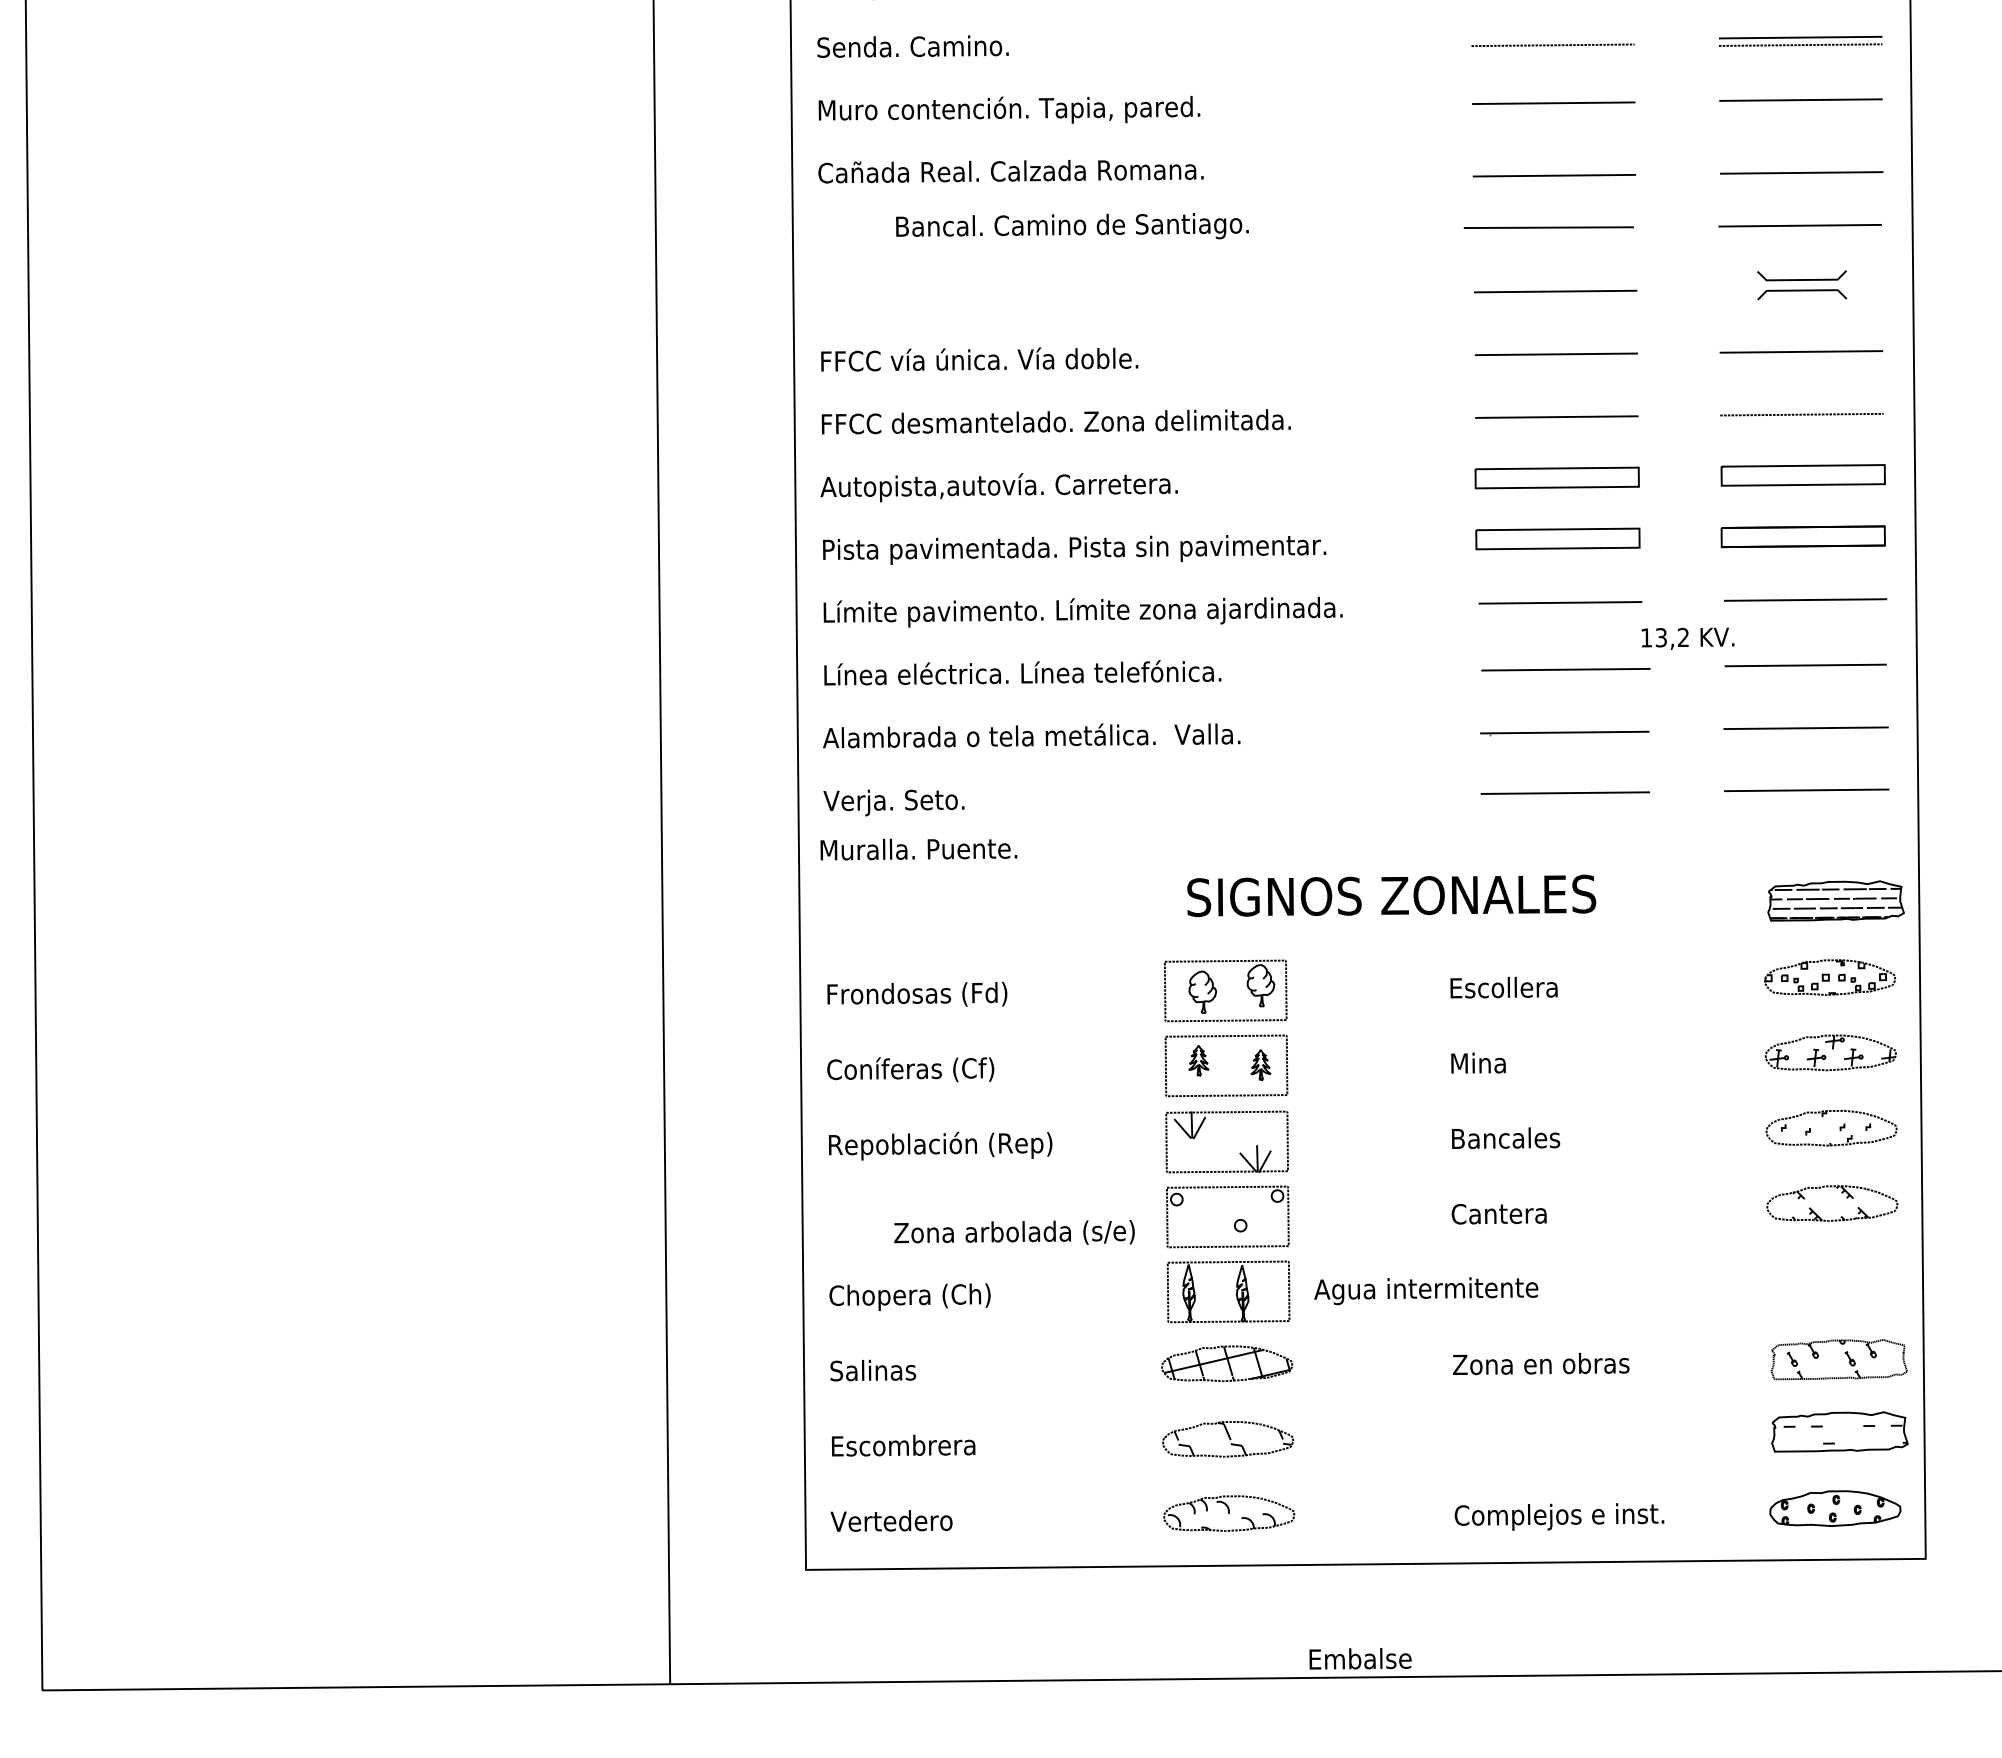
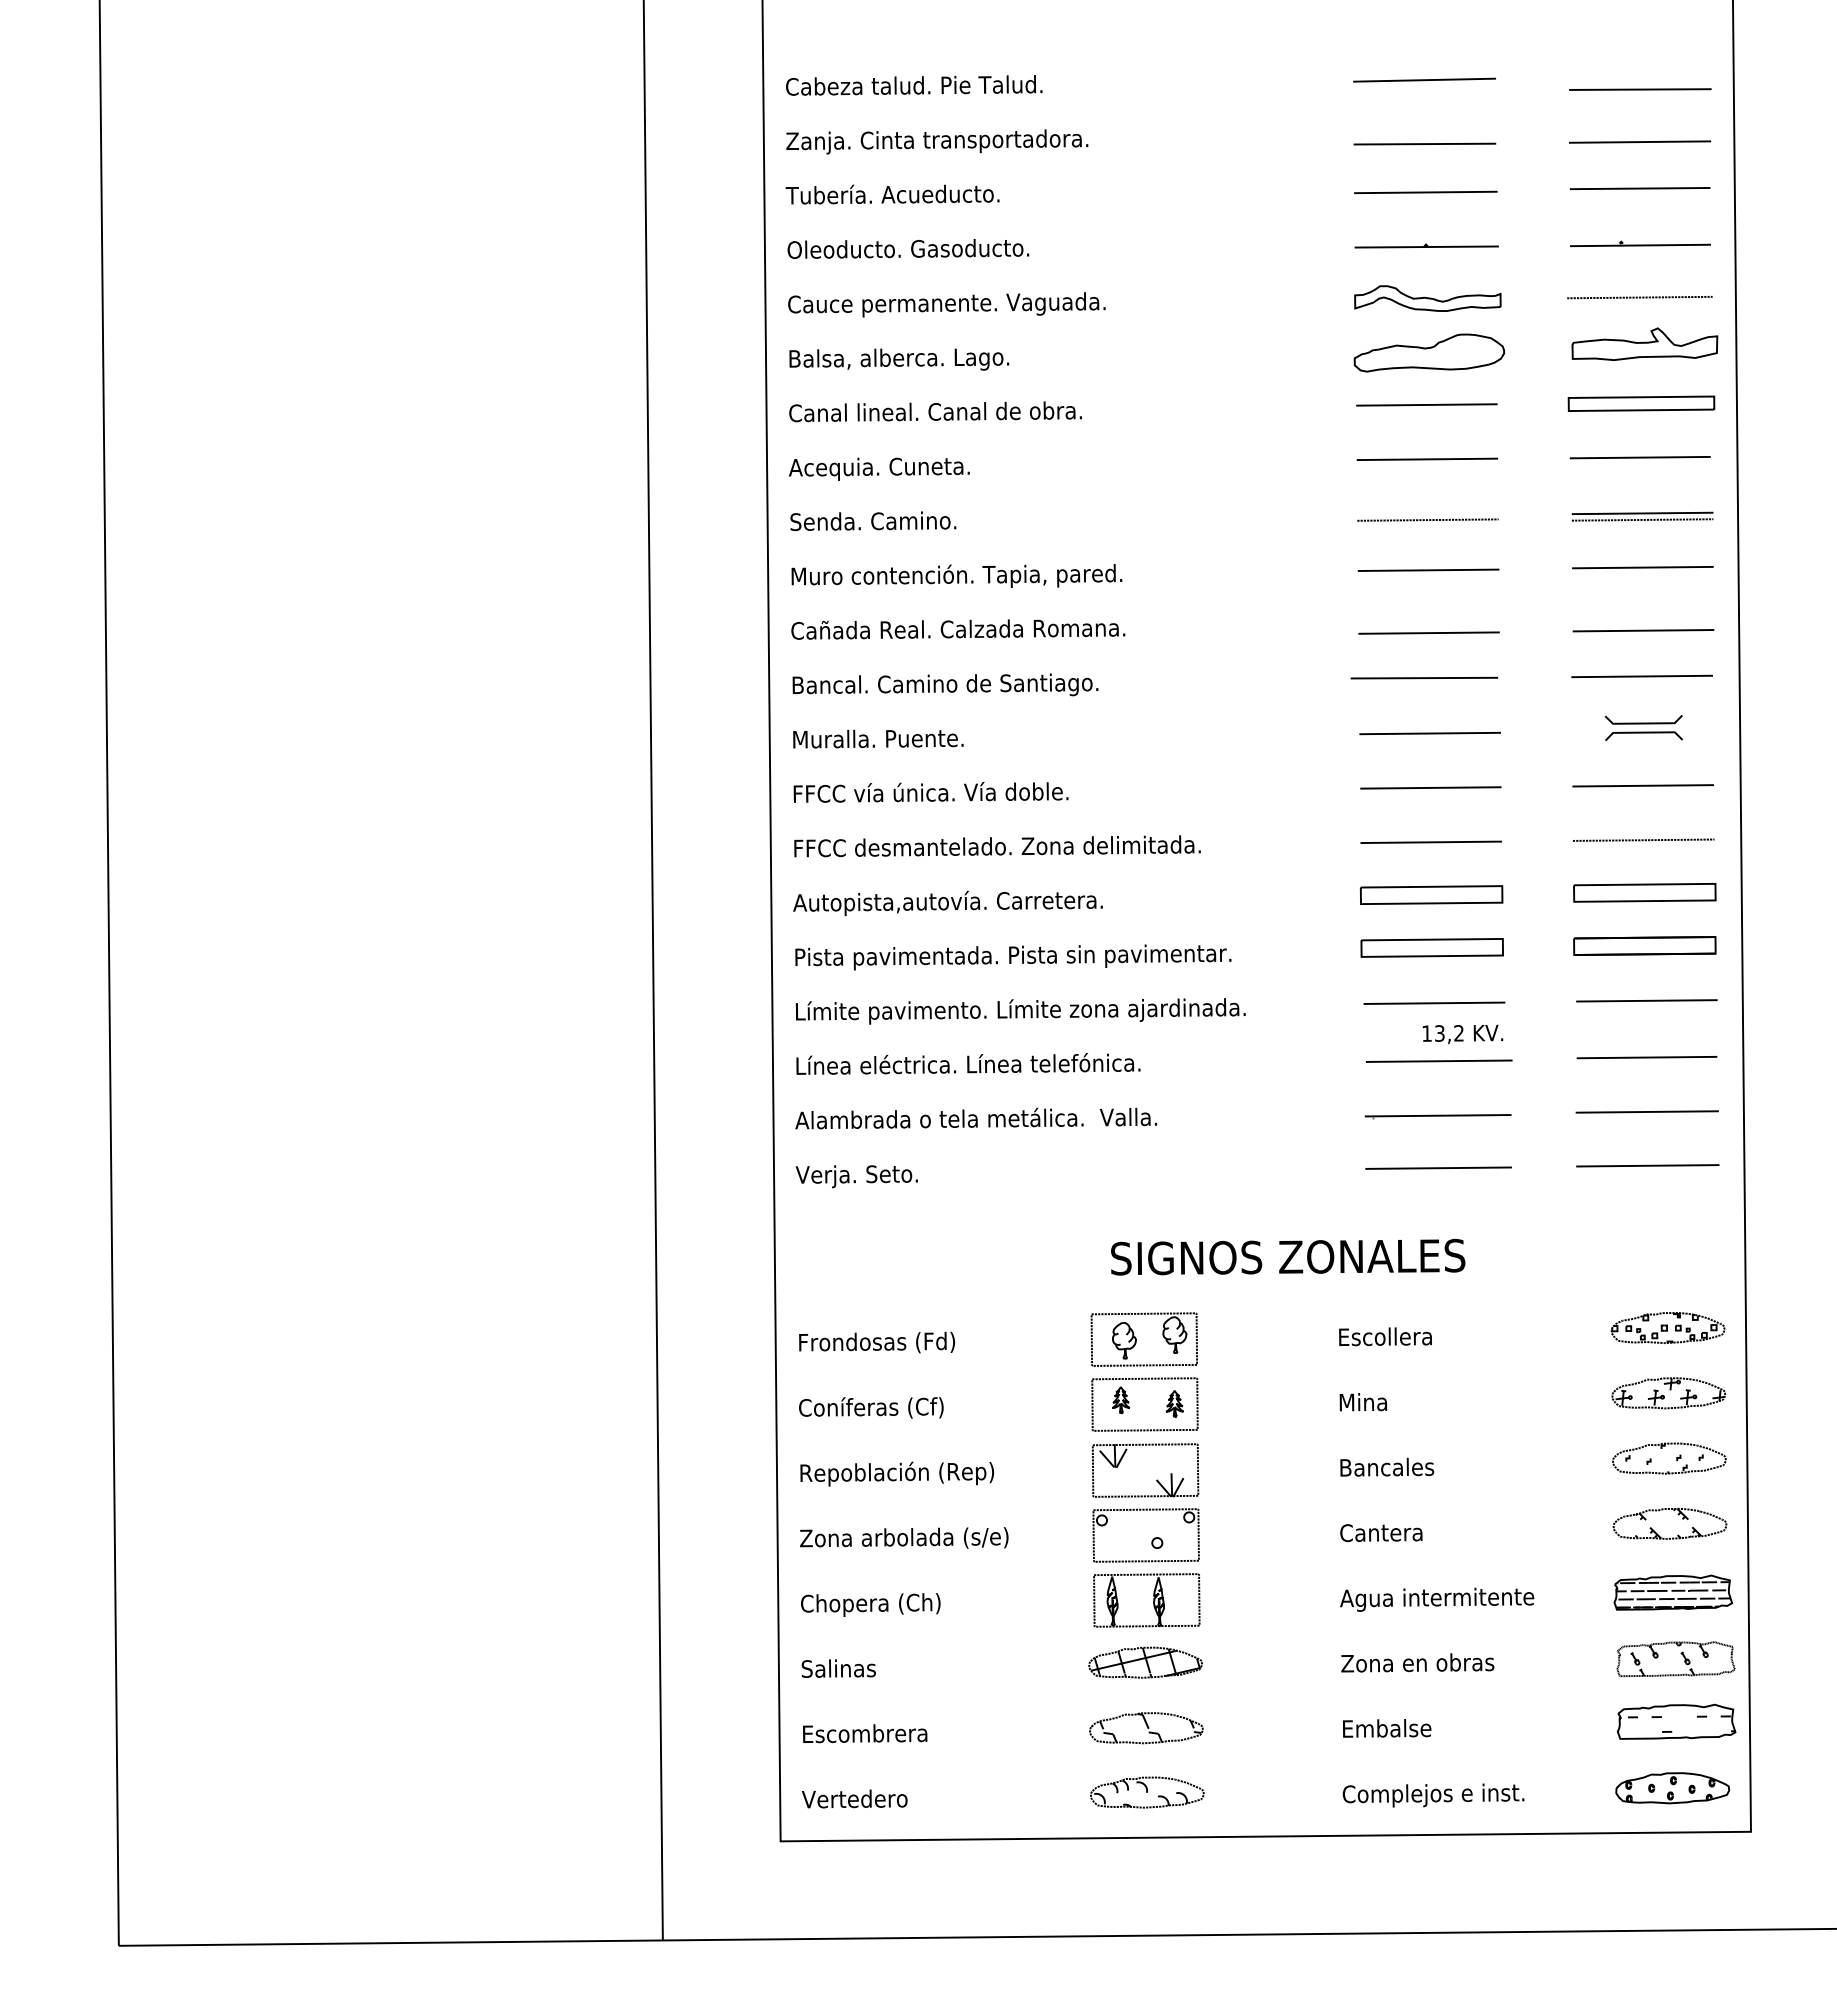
text: (1072, 225) -> (945, 684), moved
text: (1687, 638) -> (1462, 1034), moved
text: (918, 848) -> (878, 738), moved
part: (1836, 900) -> (1673, 1592), moved
text: (1014, 1231) -> (904, 1537), moved
text: (1426, 1290) -> (1437, 1599), moved
text: (1360, 1658) -> (1387, 1728), moved

